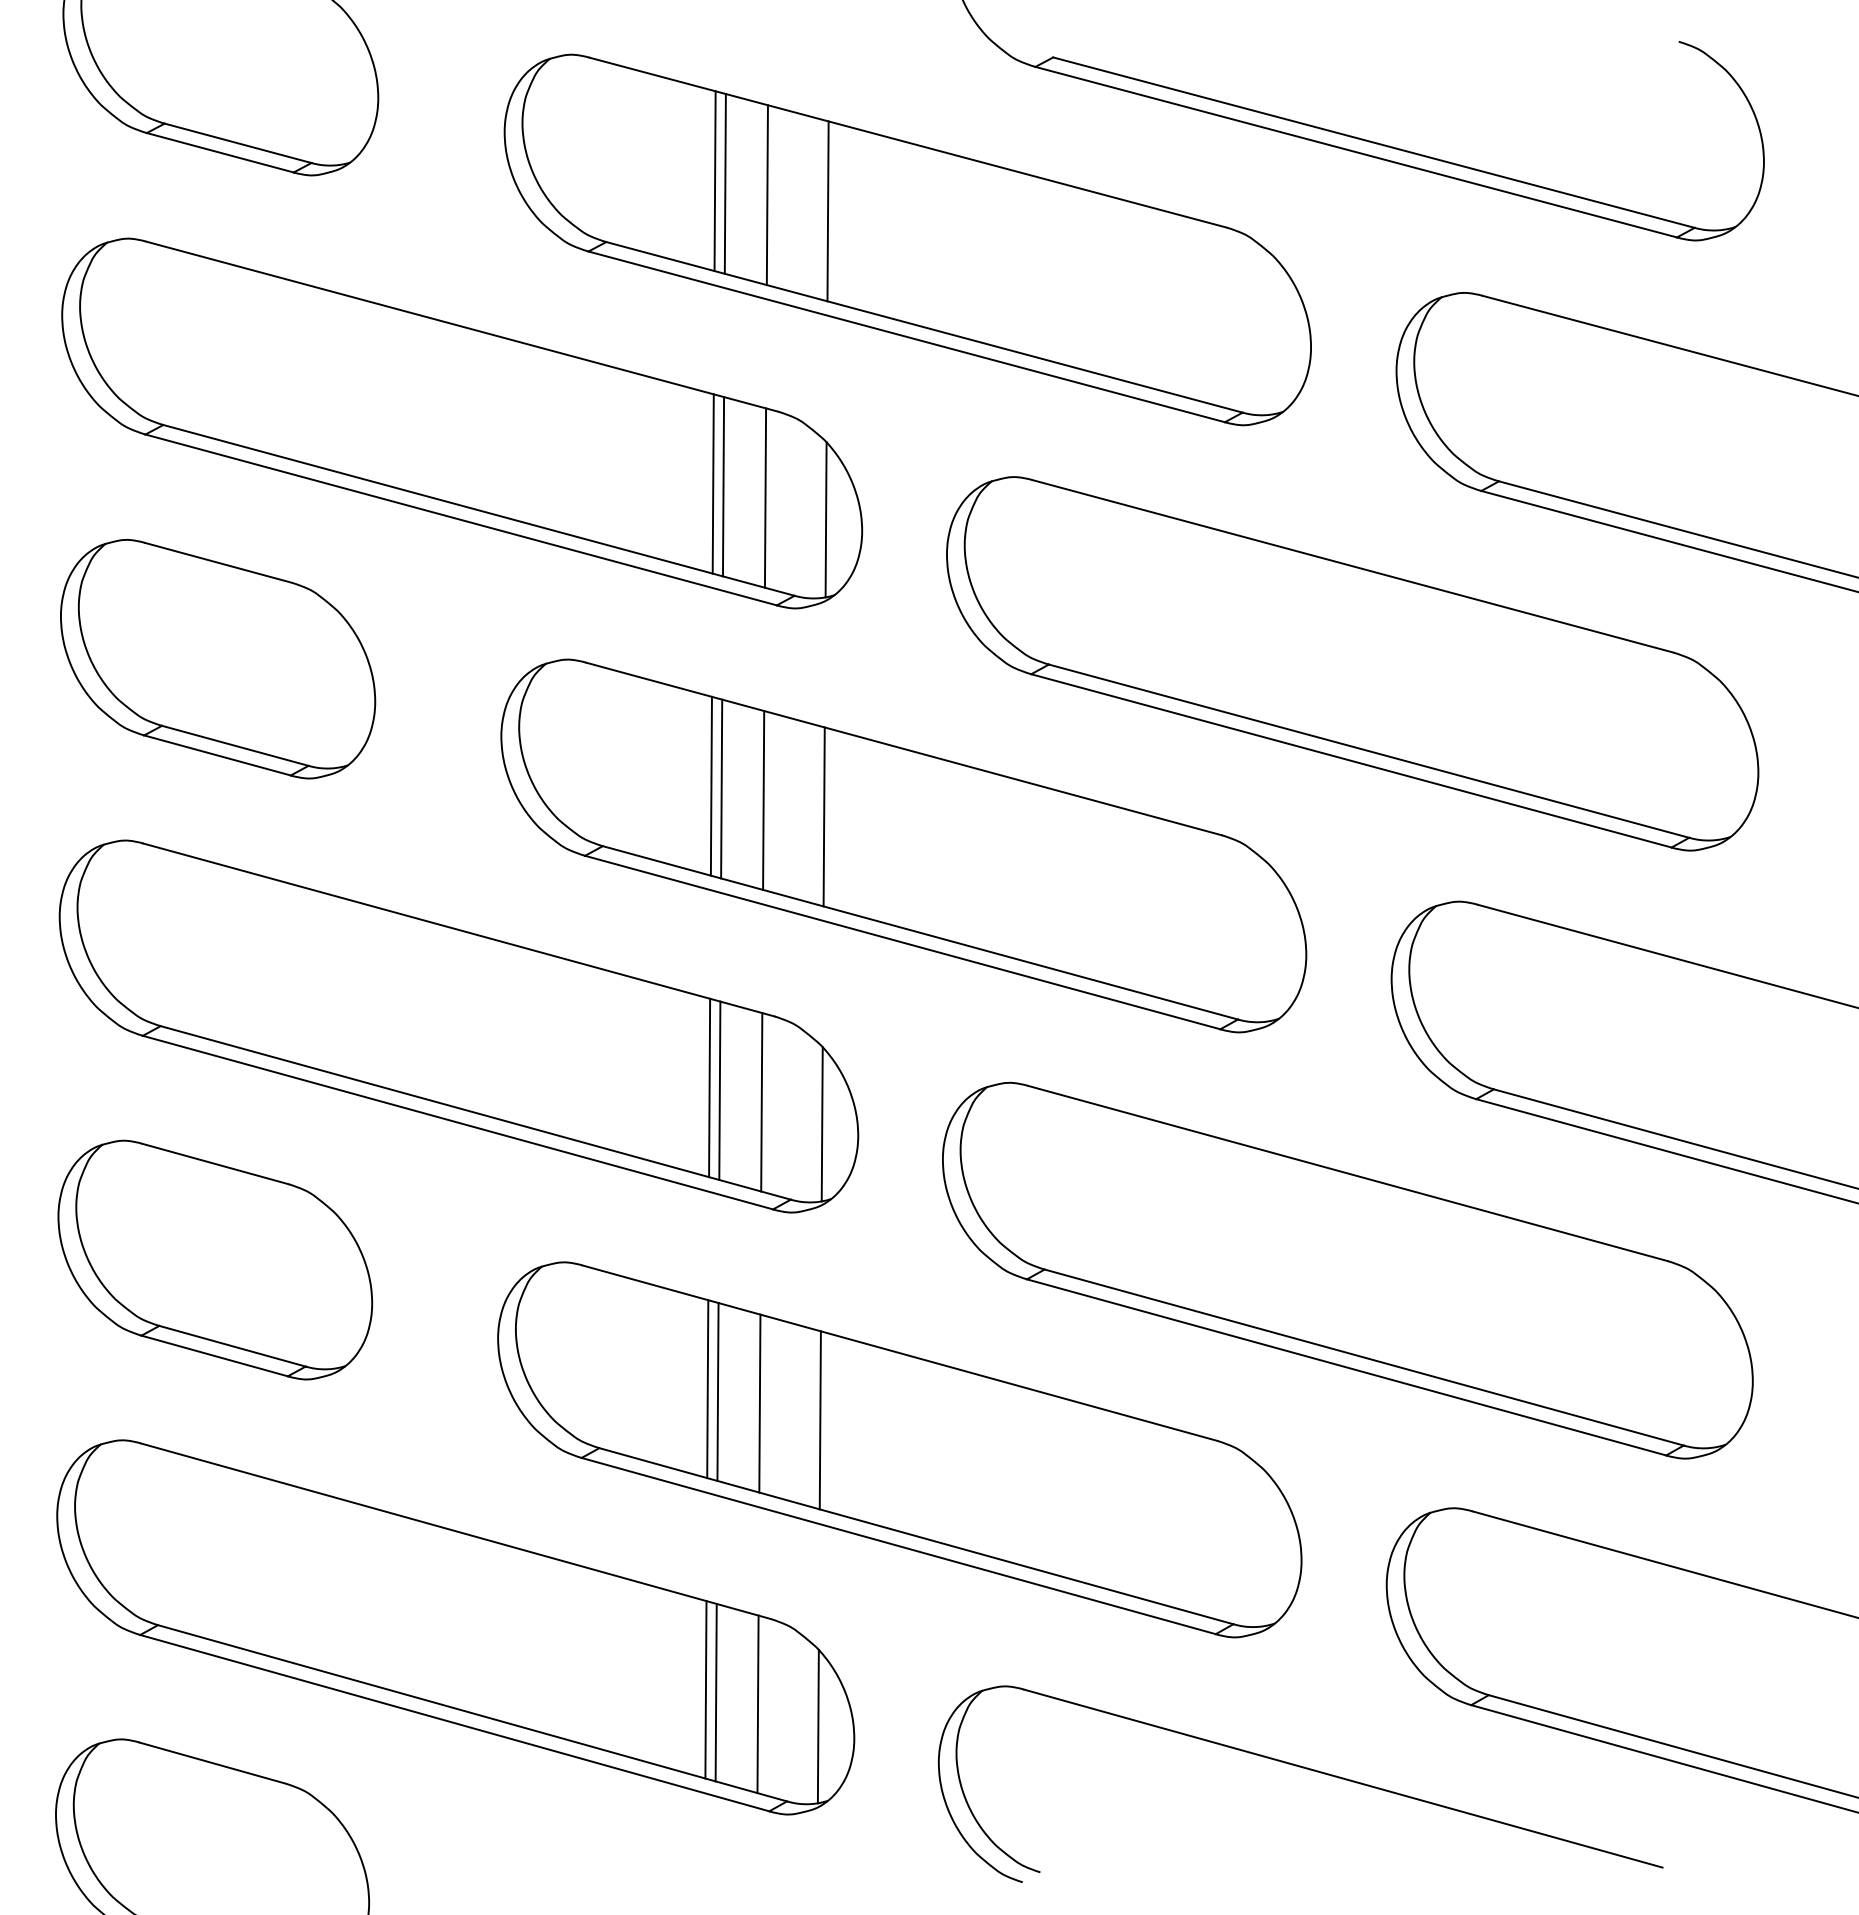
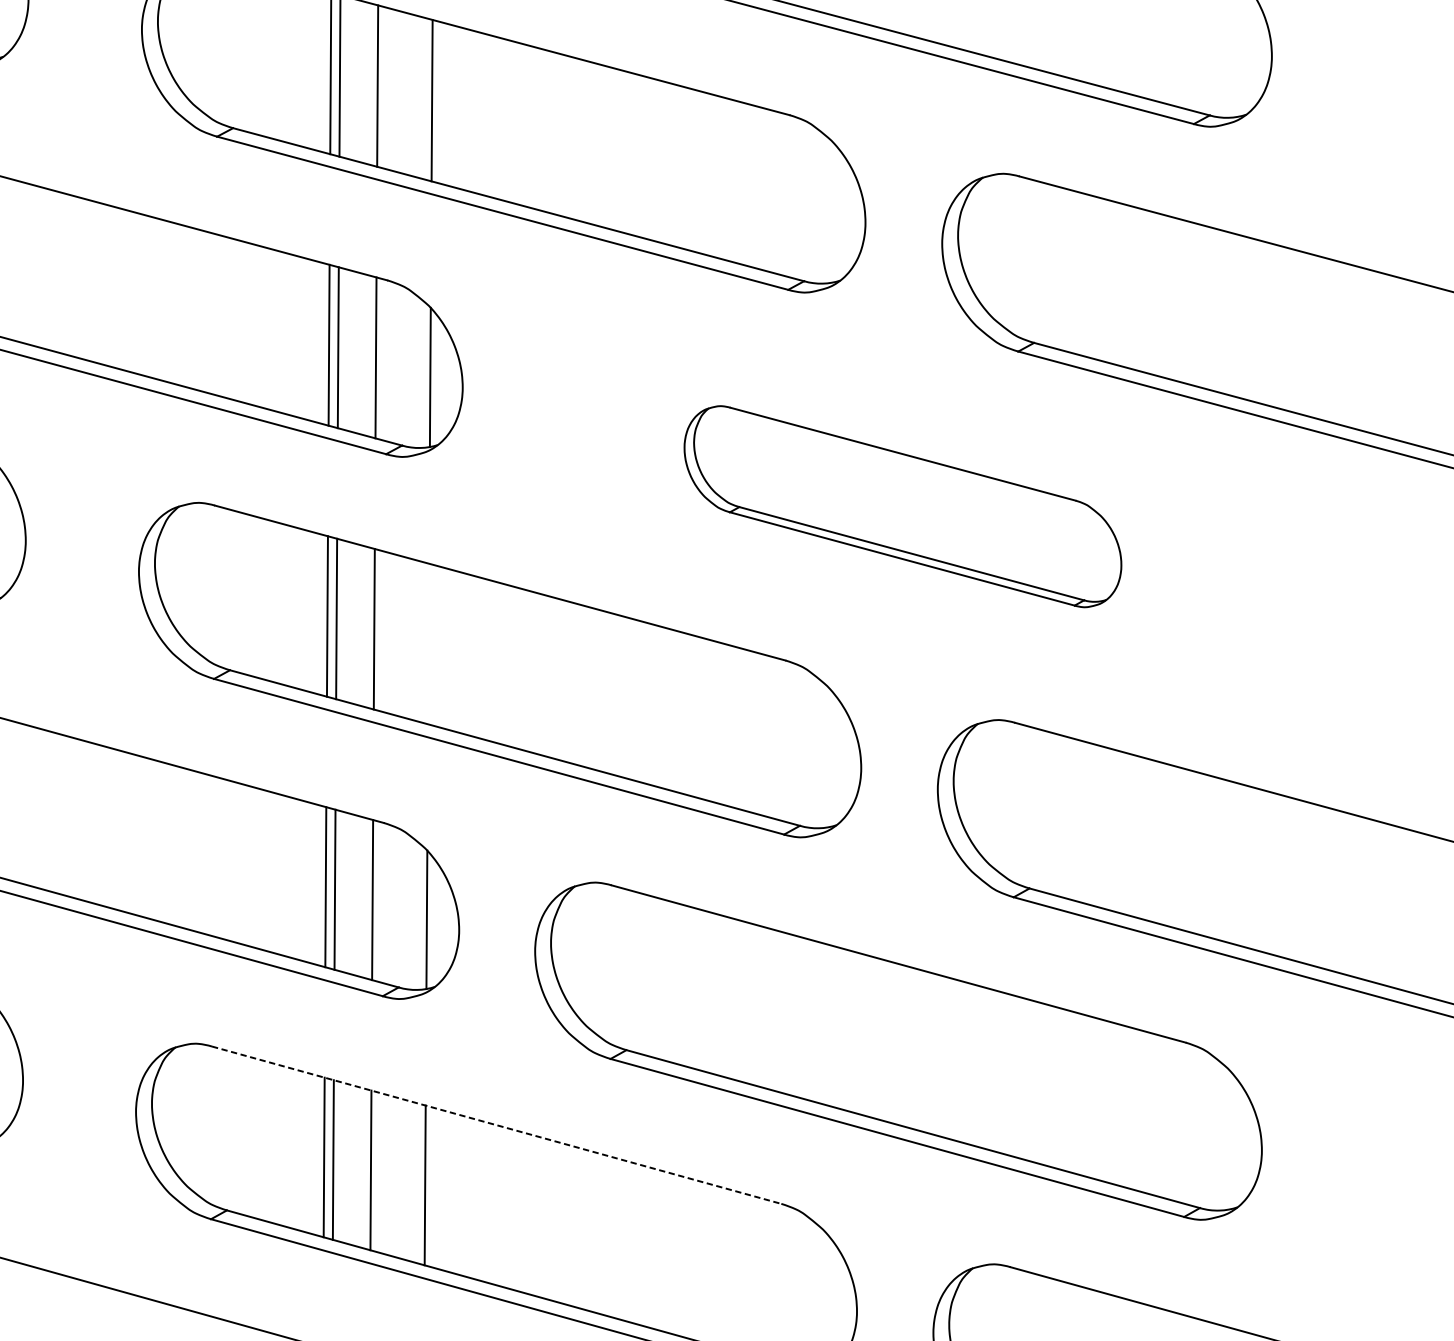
part: (1352, 663) -> (902, 506), size x0.6
line: (823, 816) -> (428, 643), removed
line: (900, 1353) -> (497, 1125), solid -> dashed

